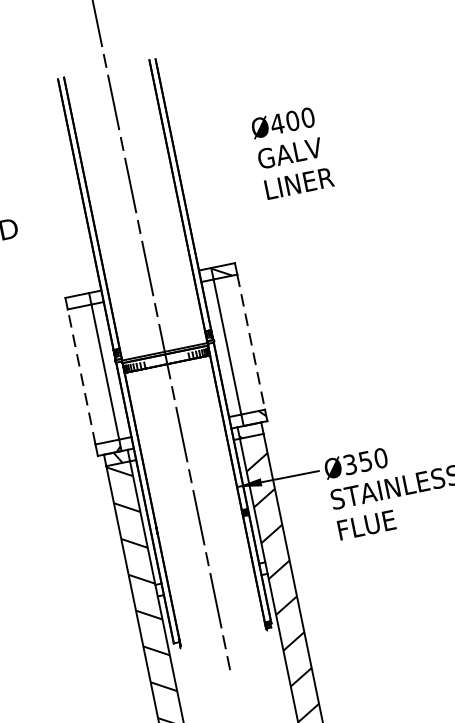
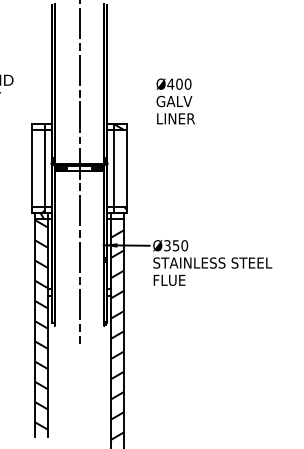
text: (292, 152) -> (175, 101), moved
line: (251, 342) -> (127, 168), dashed -> solid
line: (81, 375) -> (31, 167), dashed -> solid

